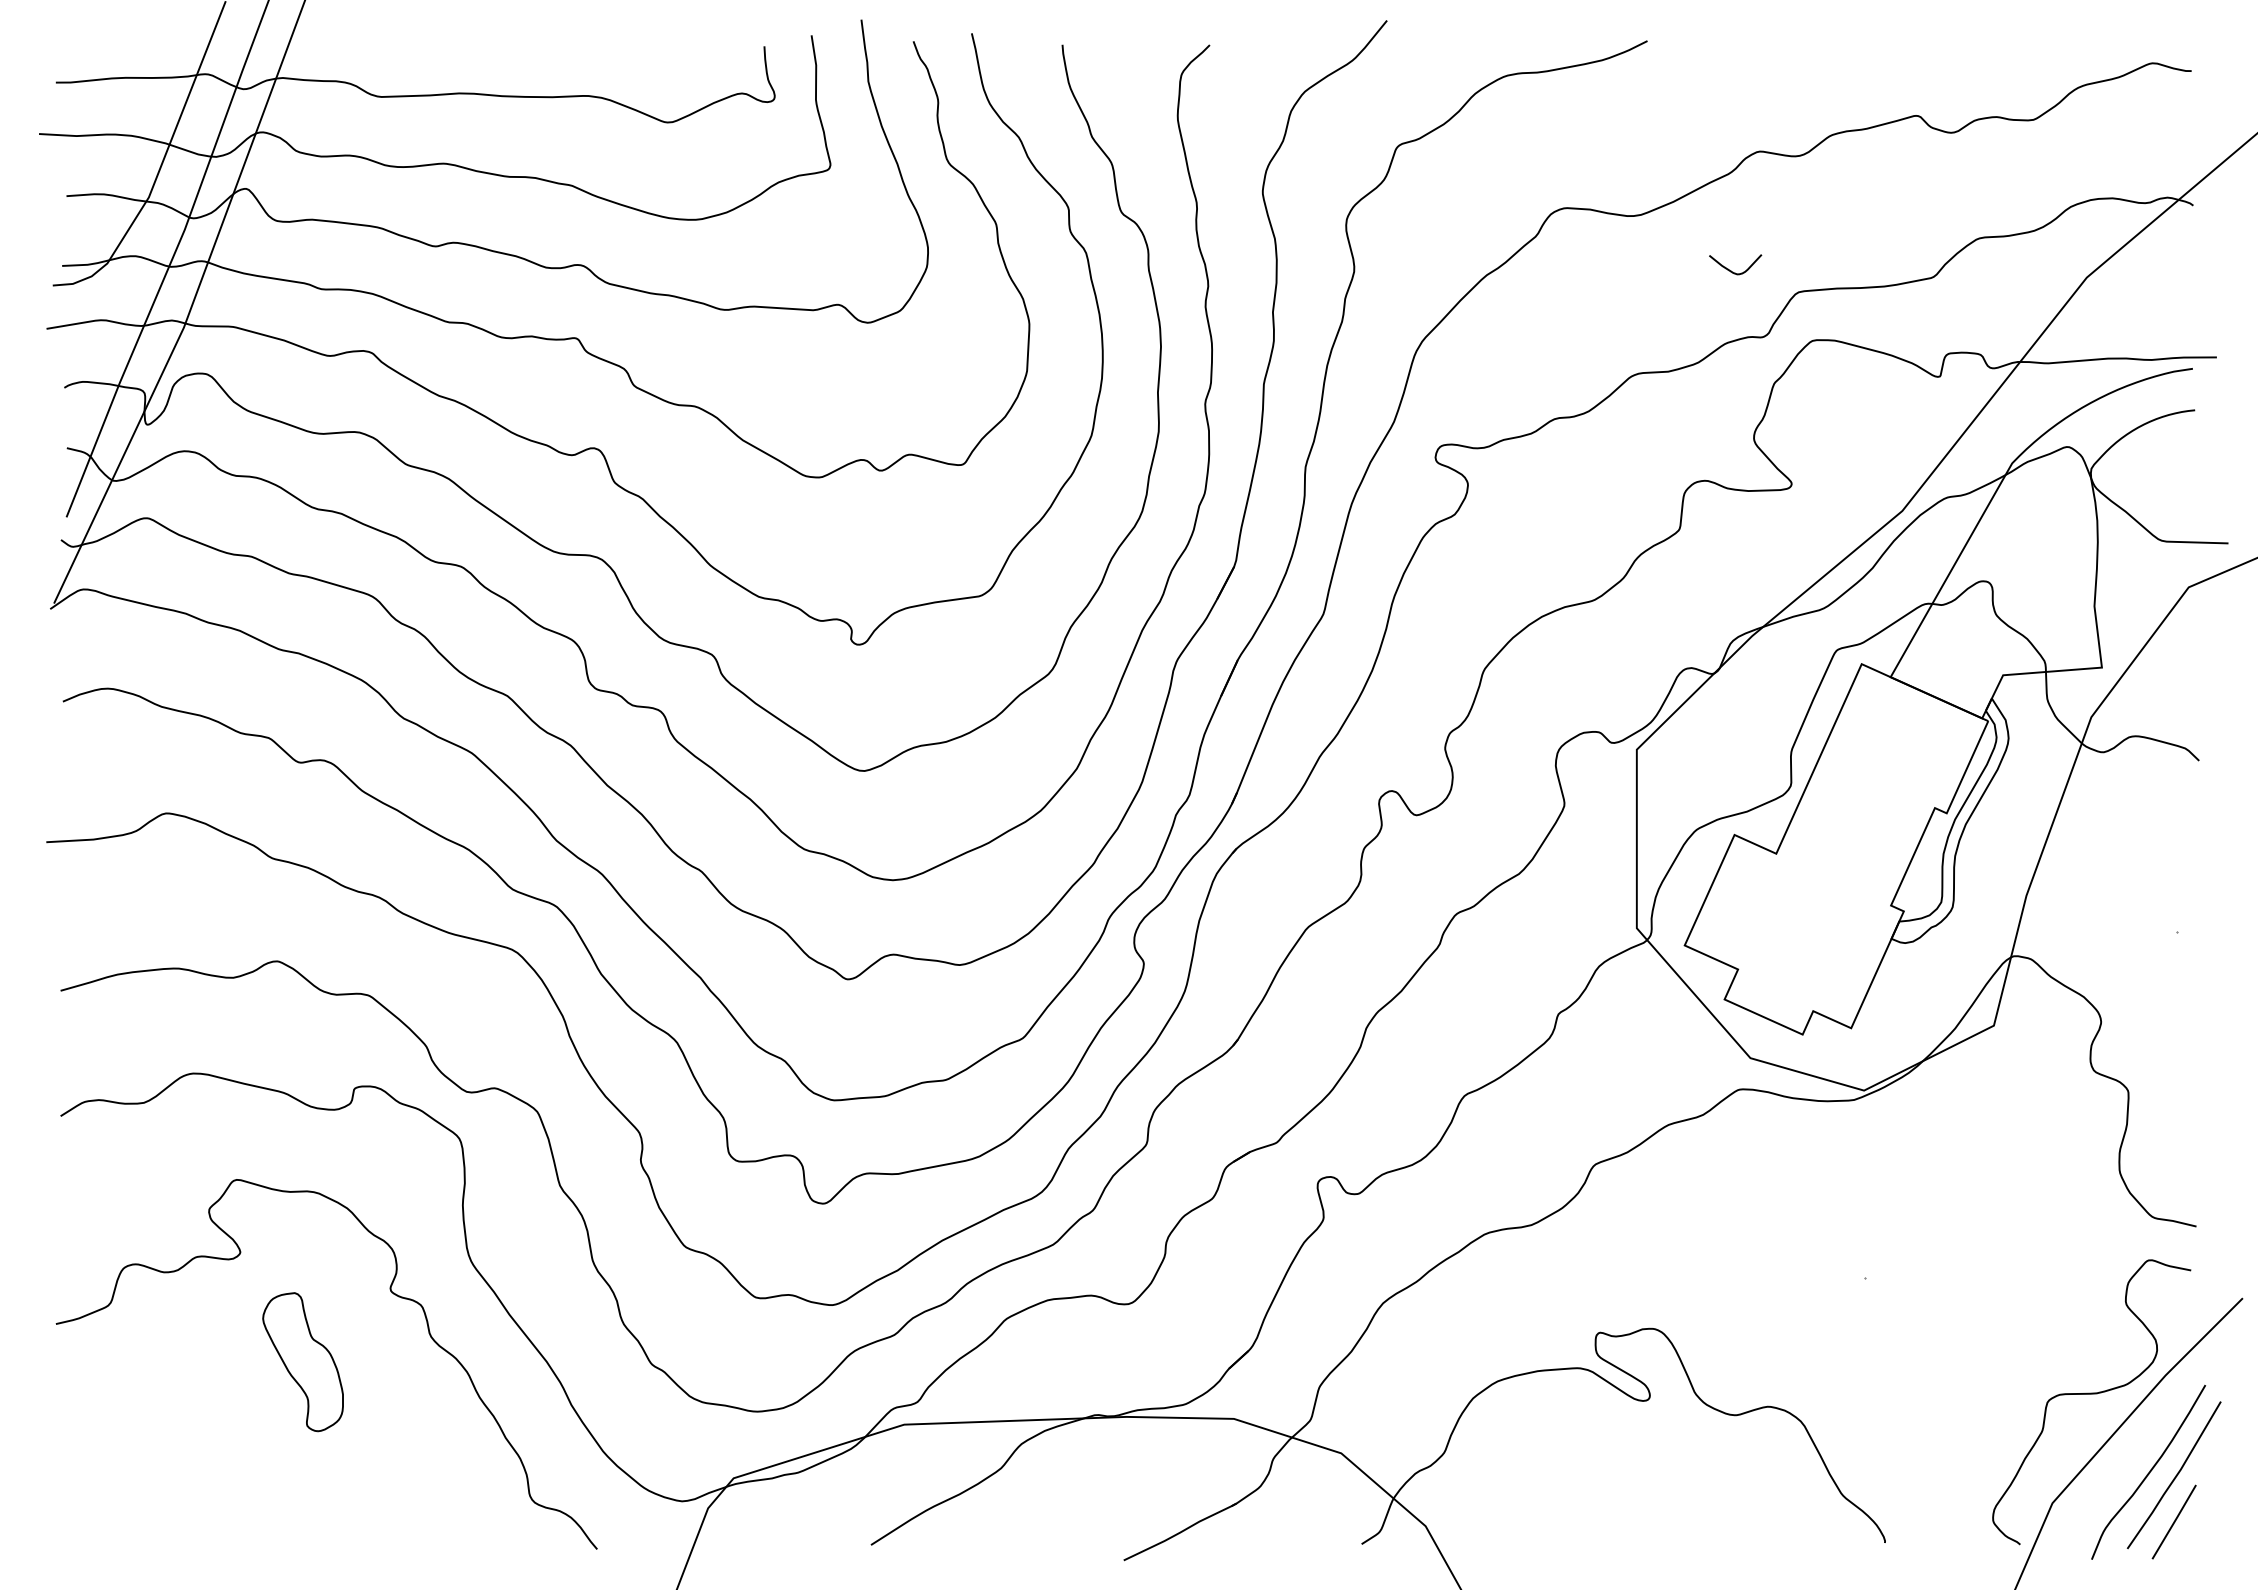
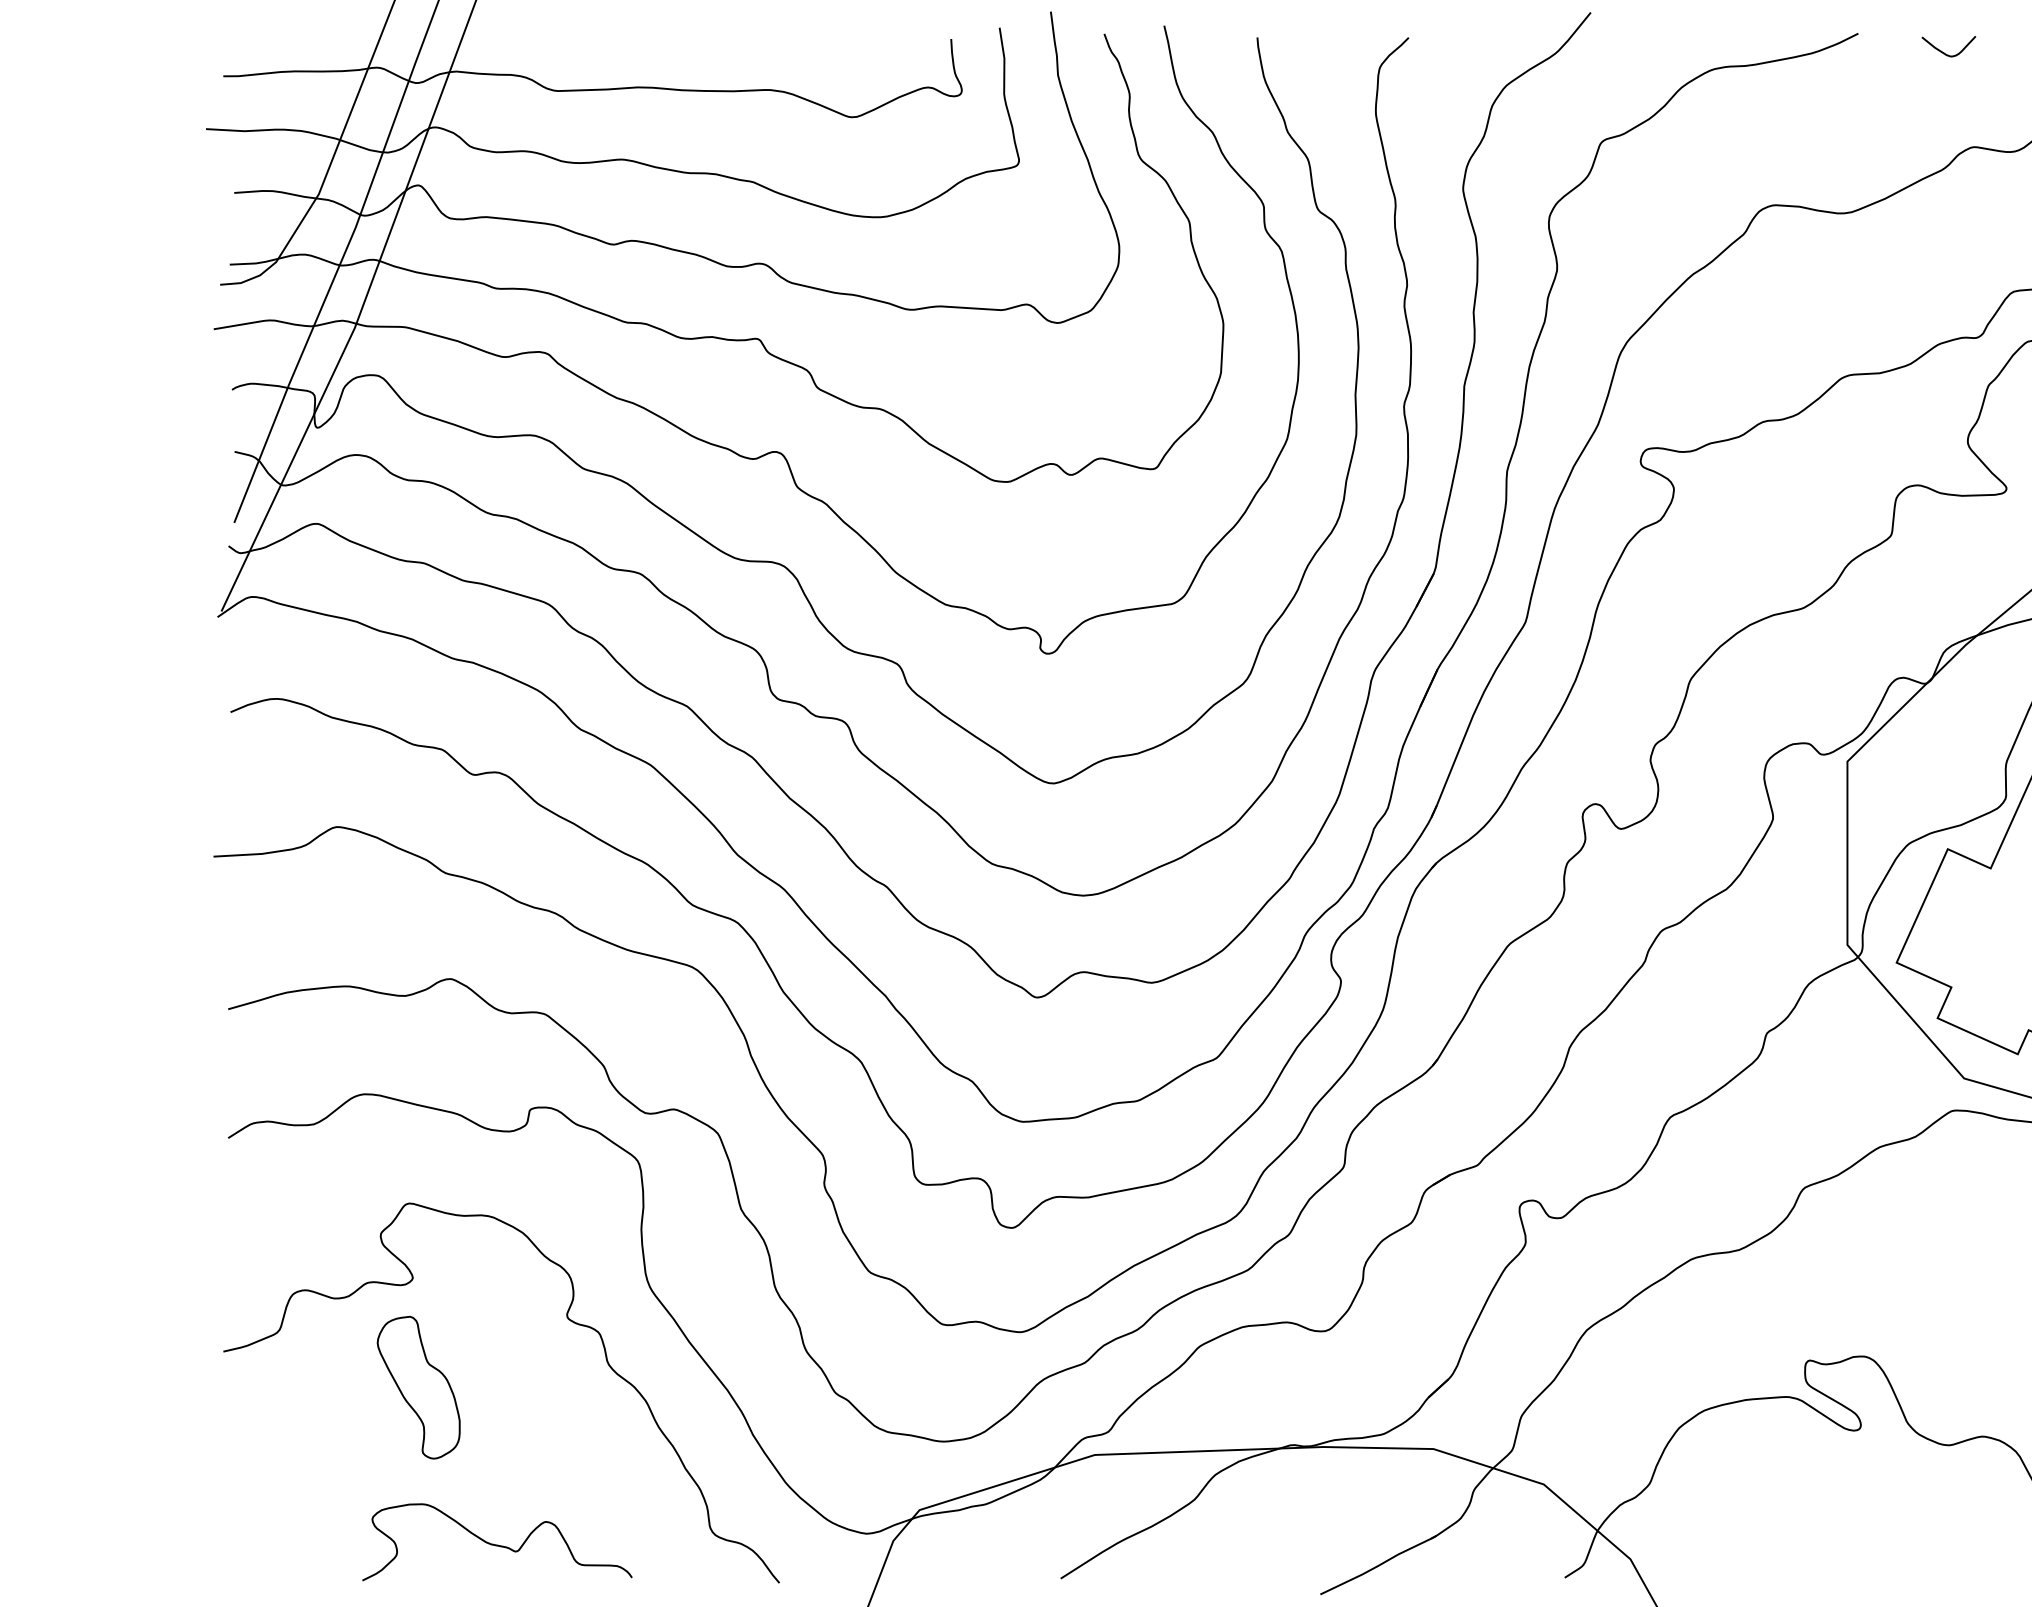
curve: (1731, 270) -> (1944, 52), moved
part: (302, 1362) -> (418, 1388), moved
curve: (322, 1511) -> (497, 1544), added

